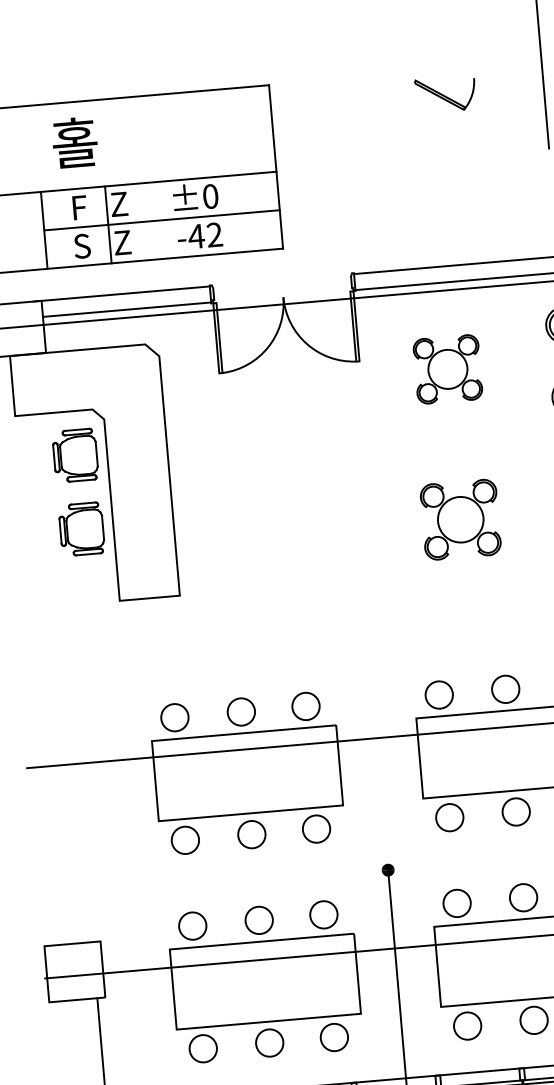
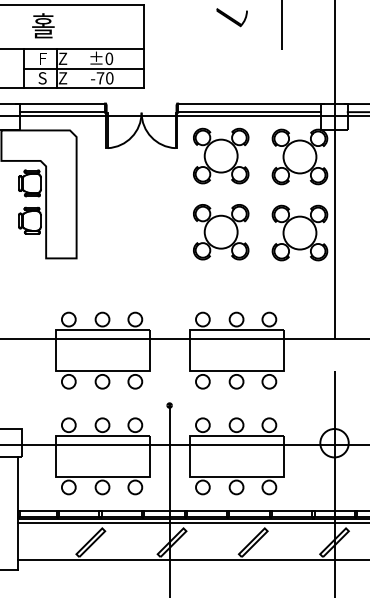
text: (204, 236) -> (104, 78), -42 -> -70
part: (448, 368) -> (221, 155), size x1.67
part: (461, 520) -> (221, 232), size x1.43

